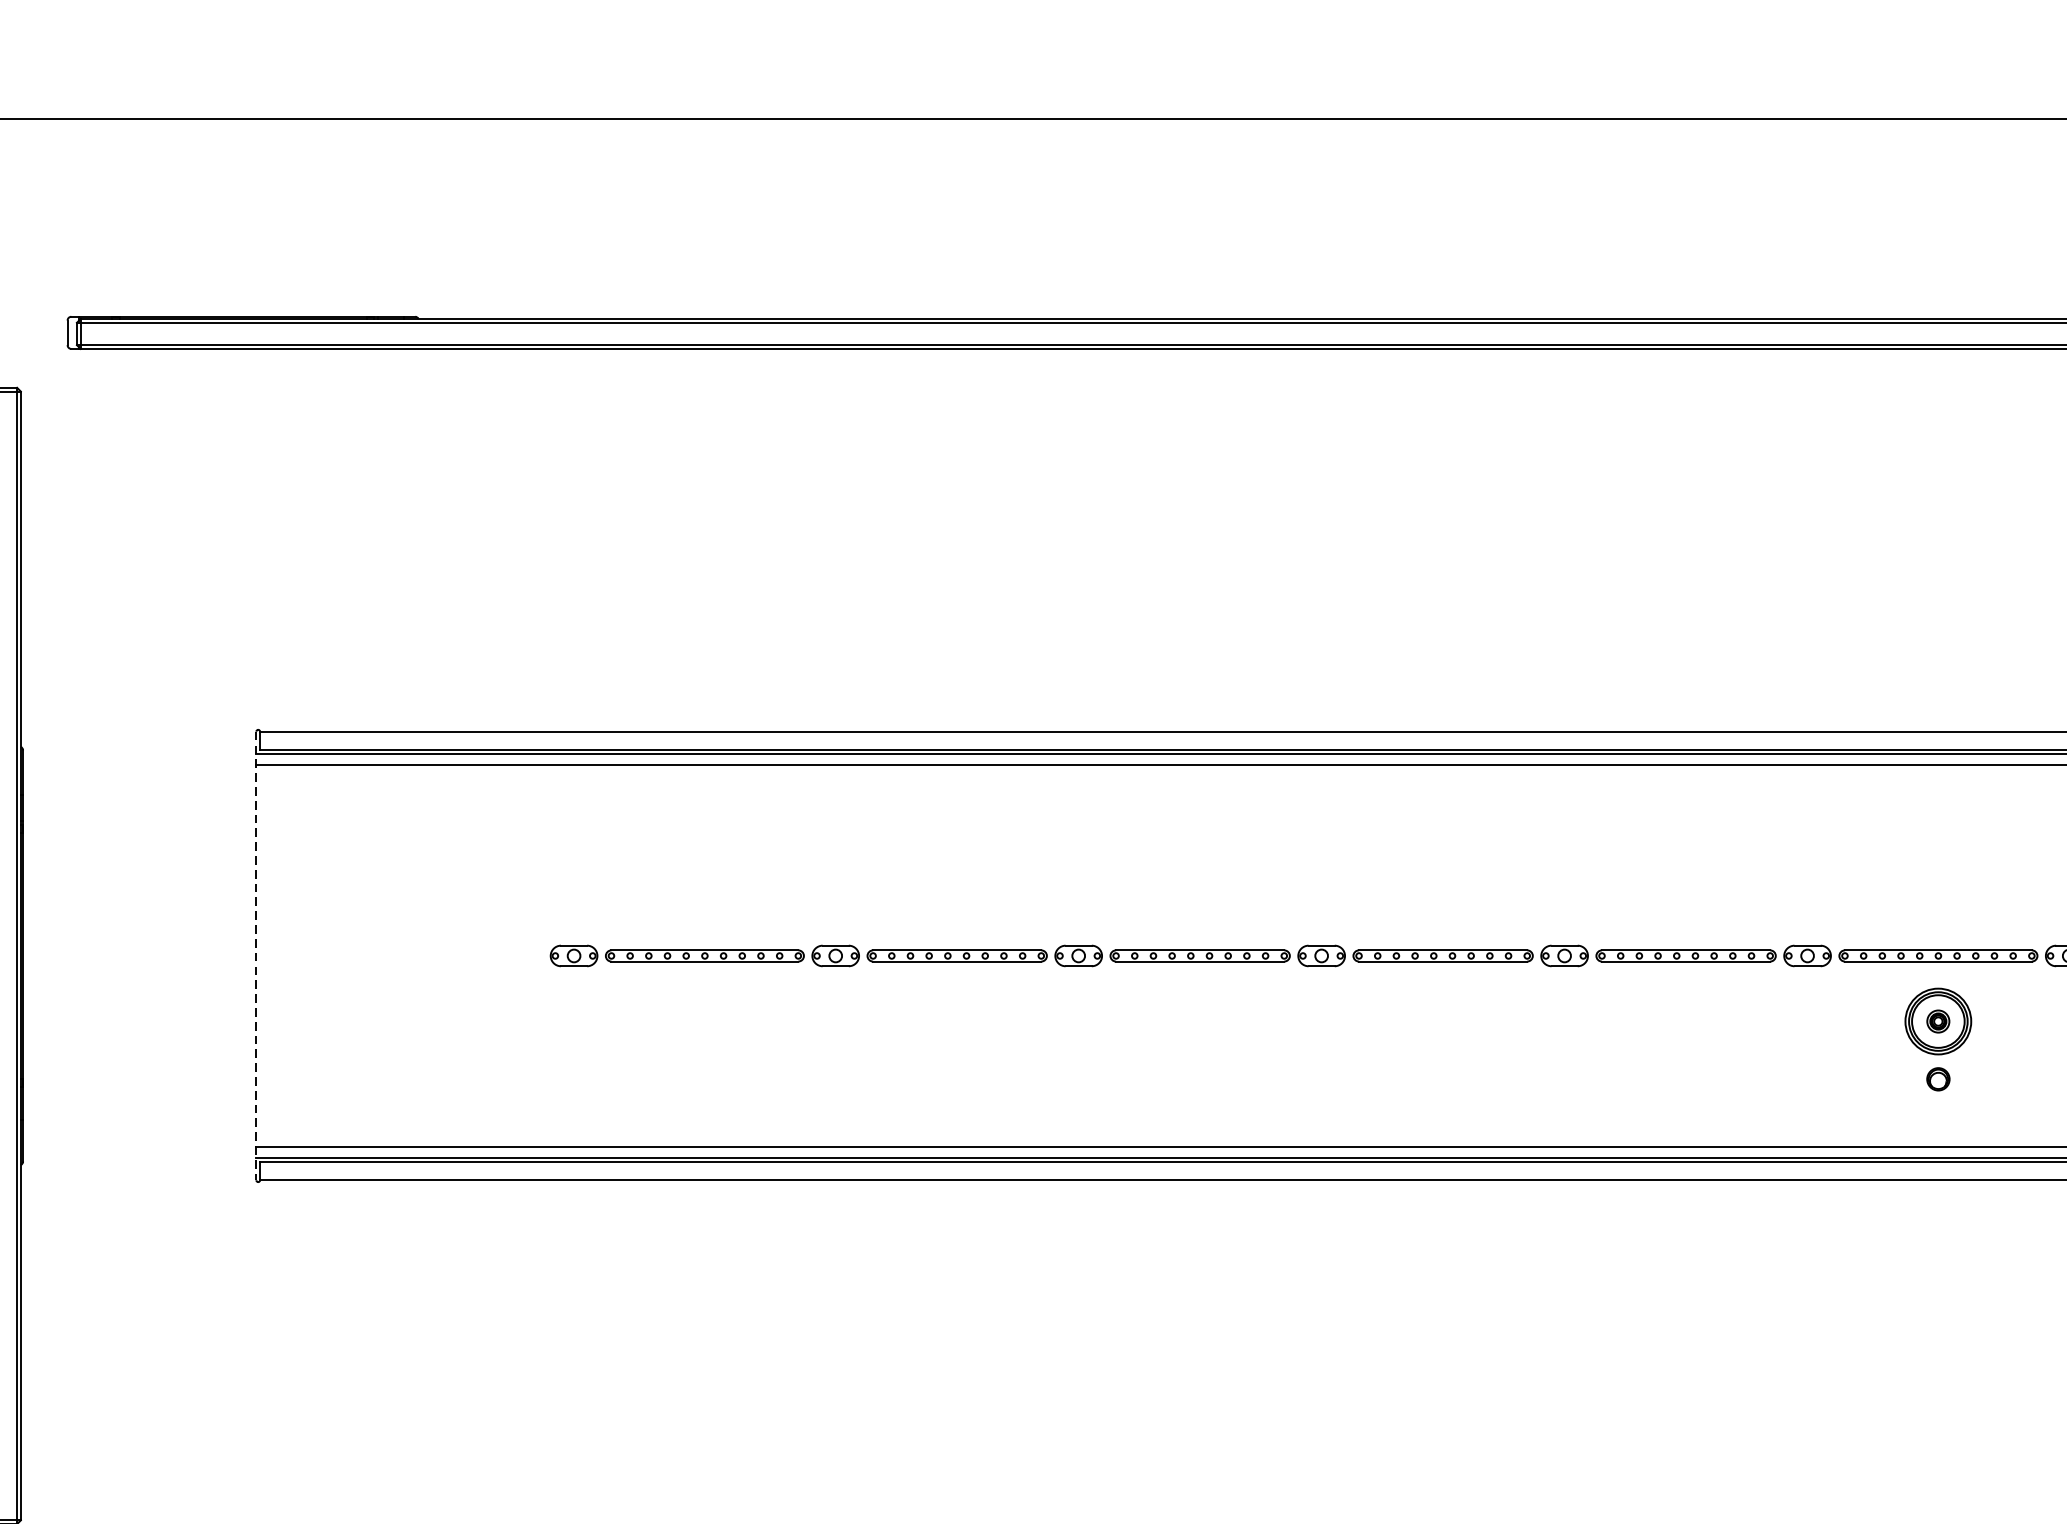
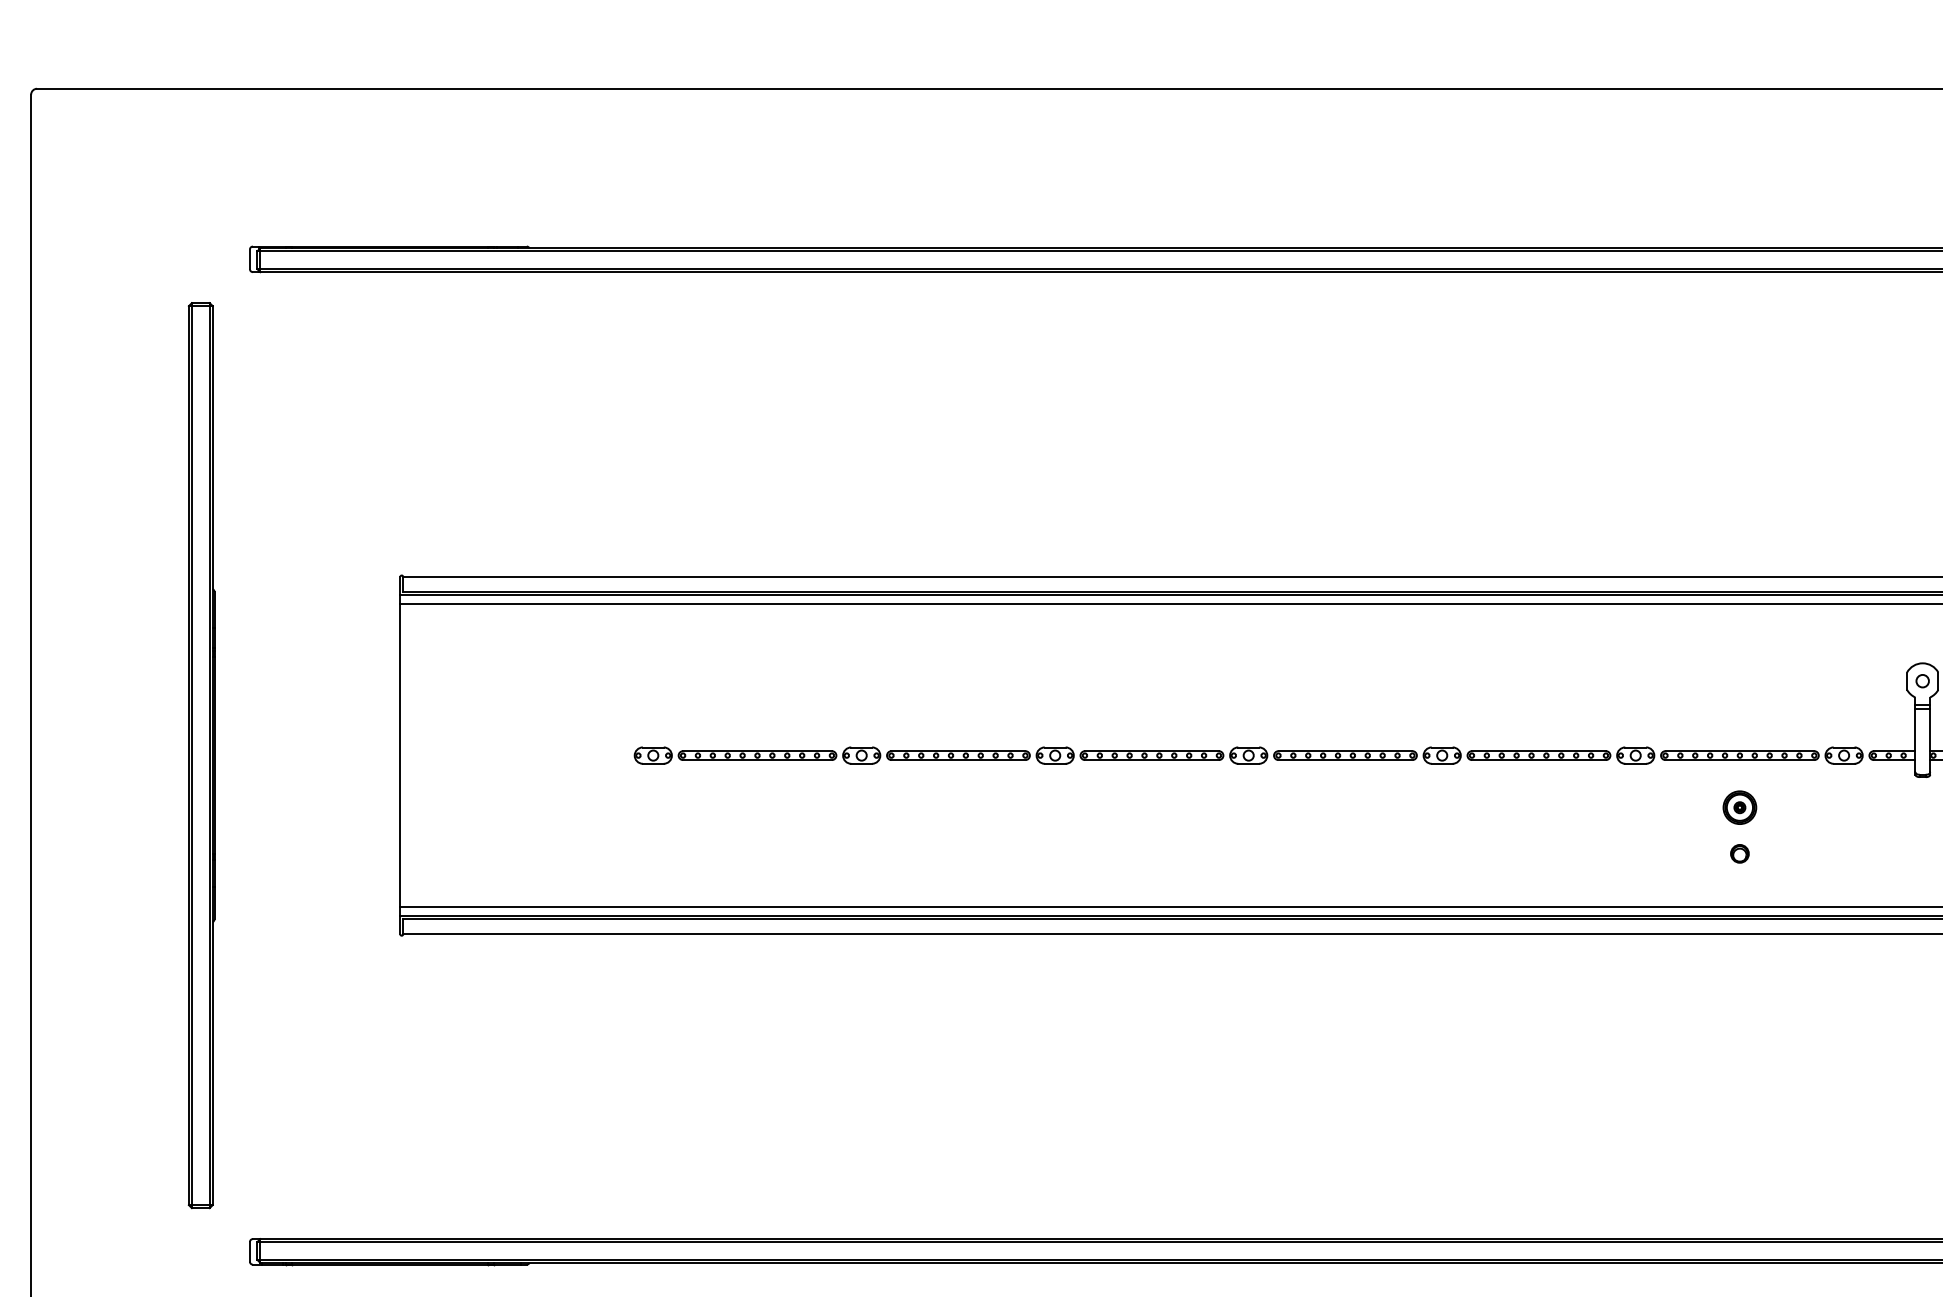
line: (256, 955) -> (400, 755), dashed -> solid
part: (1937, 1021) -> (1739, 807), size x0.62

